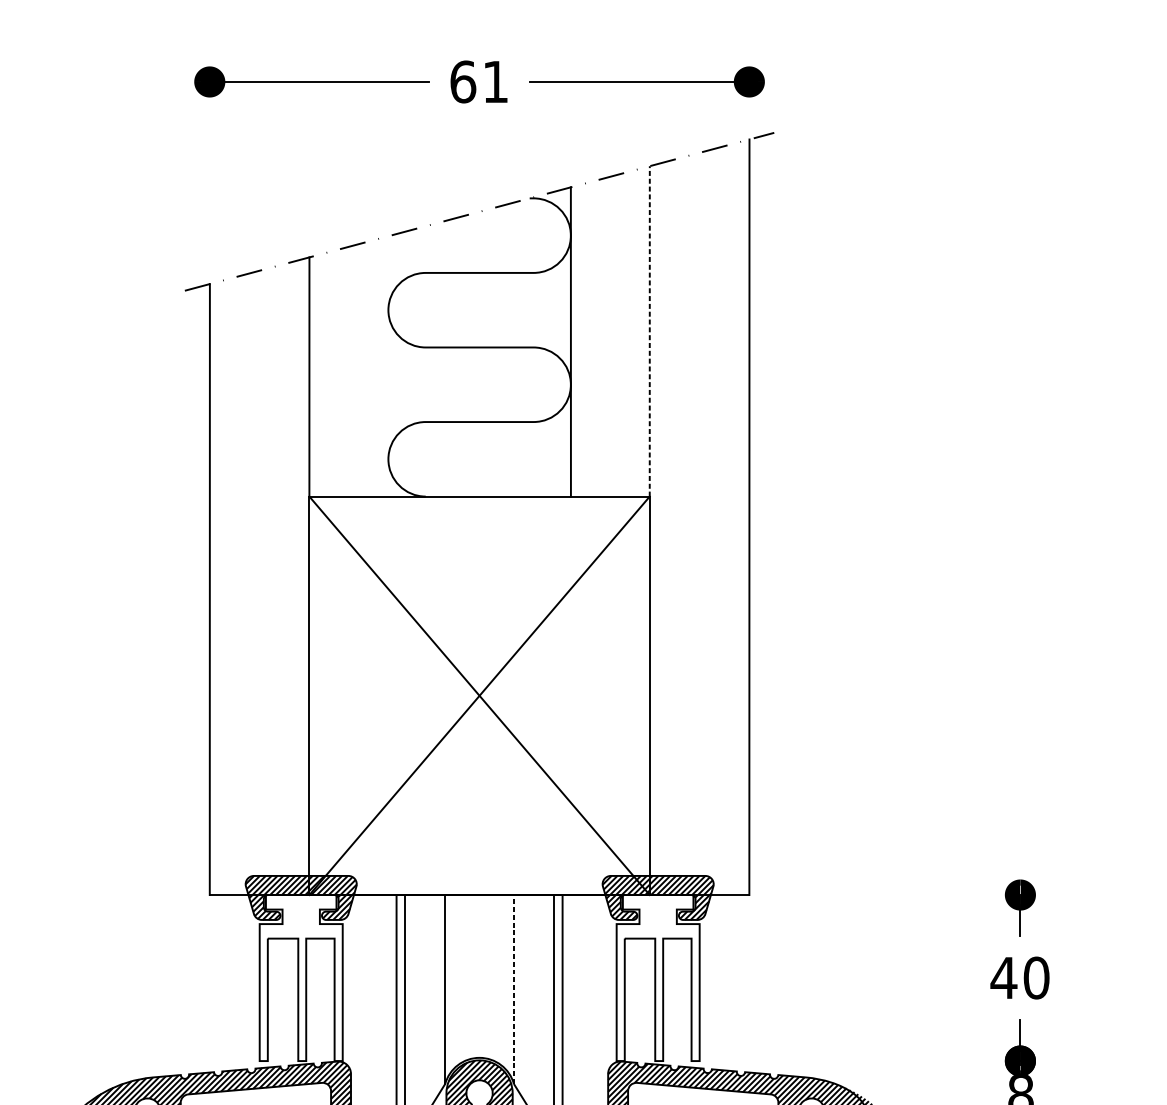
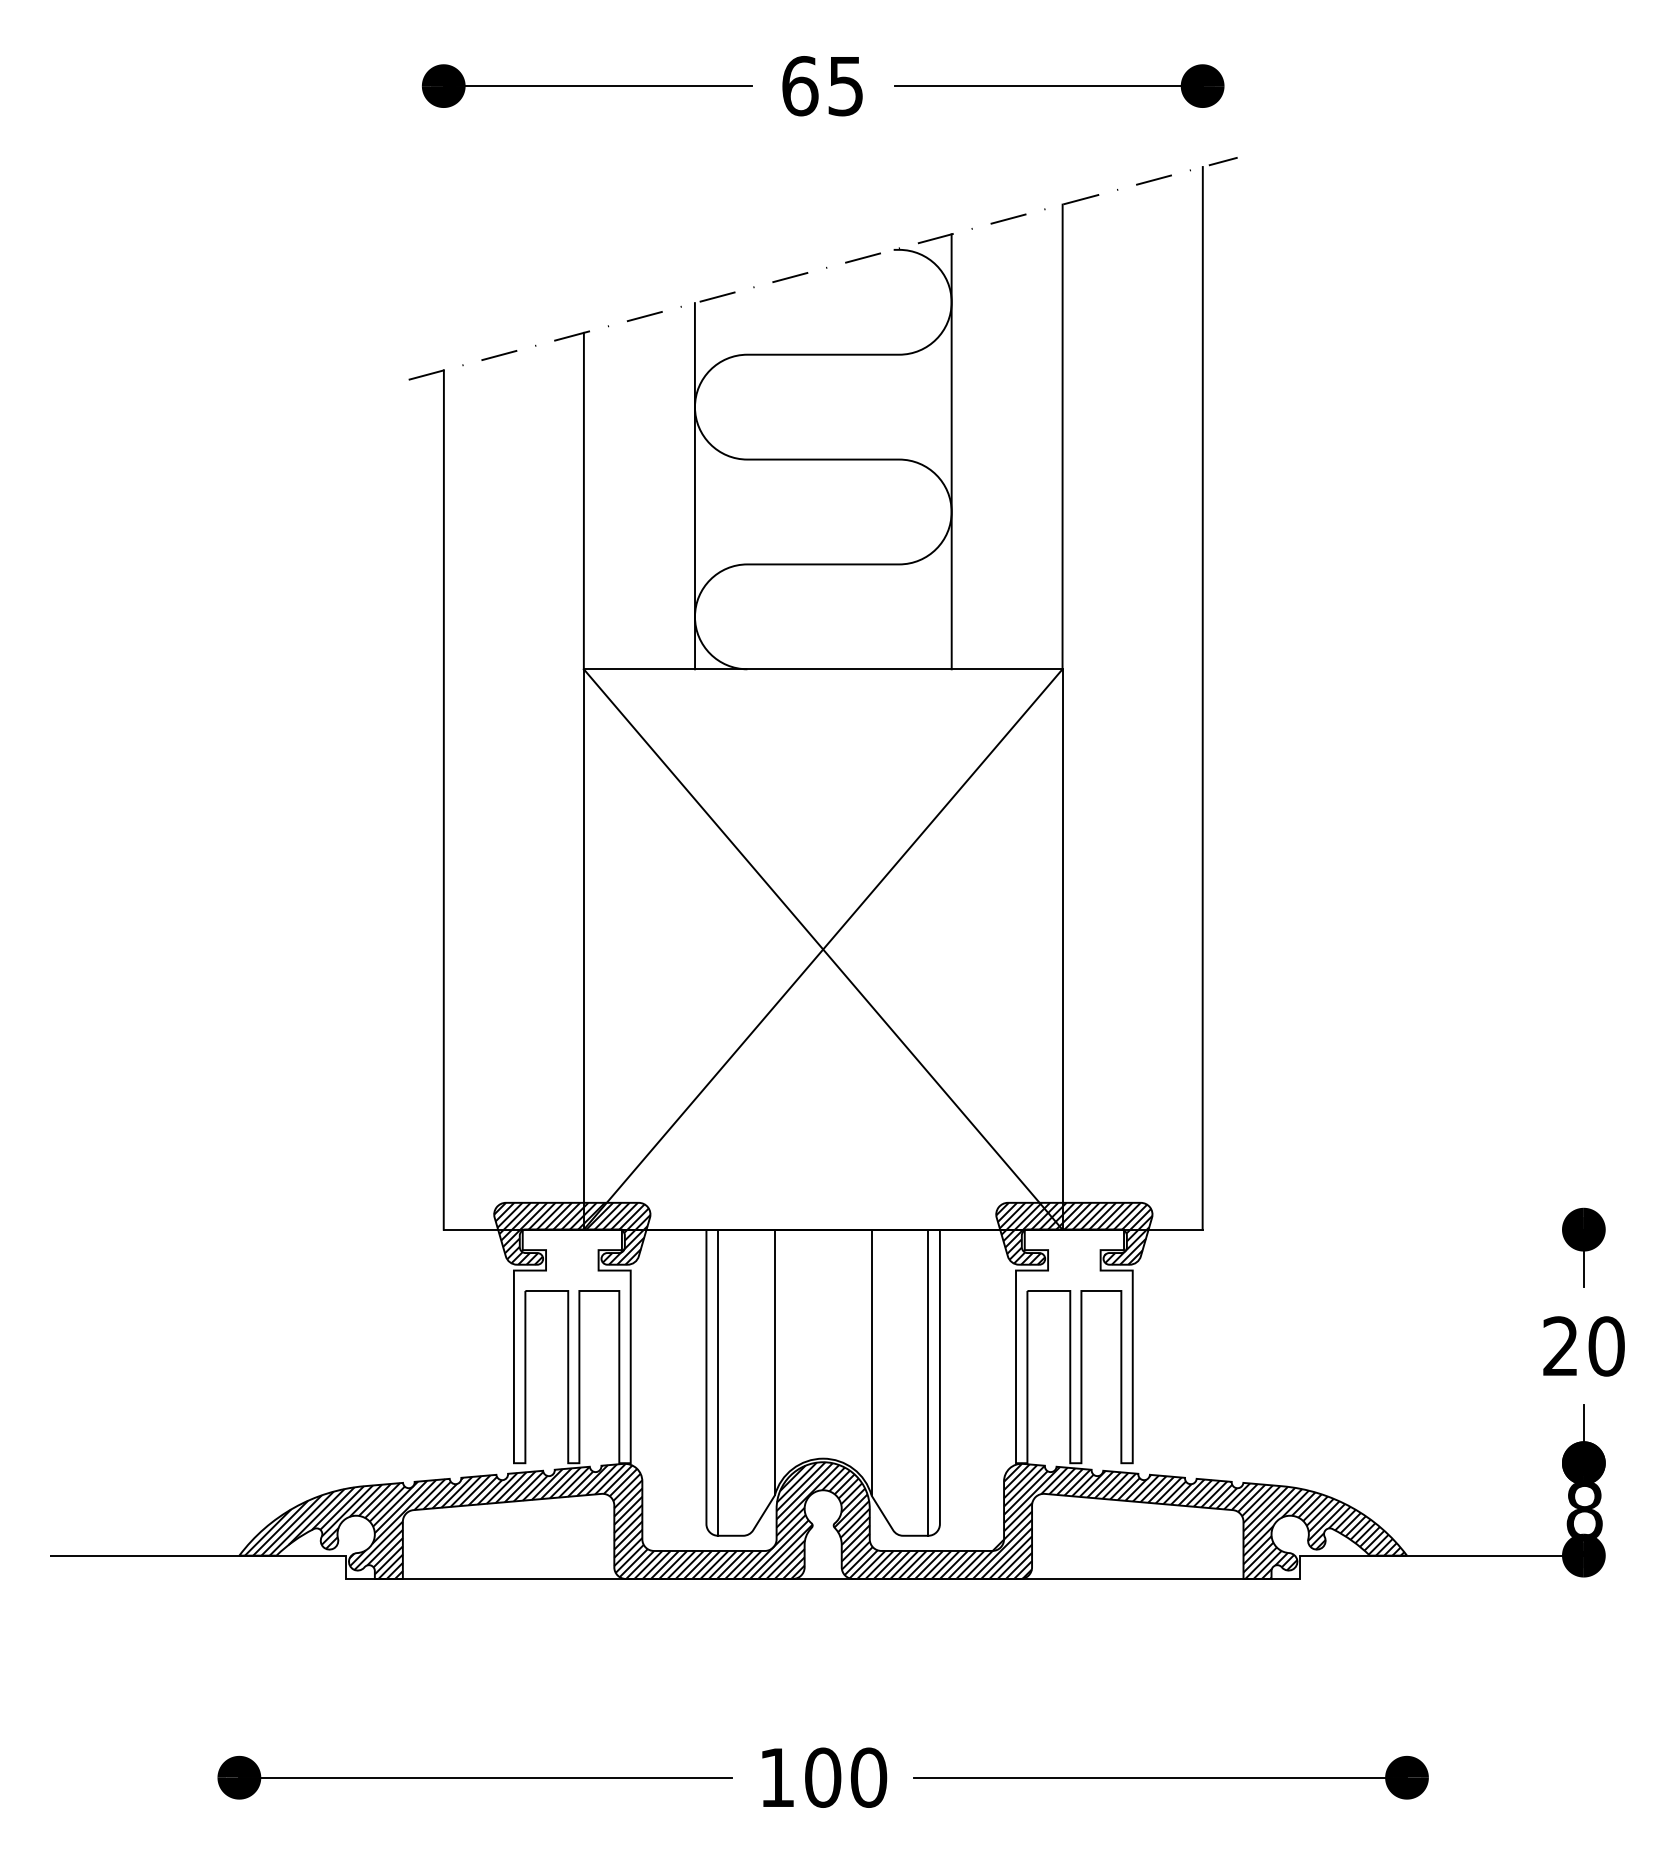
text: (495, 82) -> (845, 86), 61 -> 65
line: (649, 331) -> (1062, 436), dashed -> solid
line: (388, 366) -> (694, 486), added
text: (1003, 977) -> (1560, 1345), 40 -> 20
line: (513, 989) -> (871, 1362), dashed -> solid

